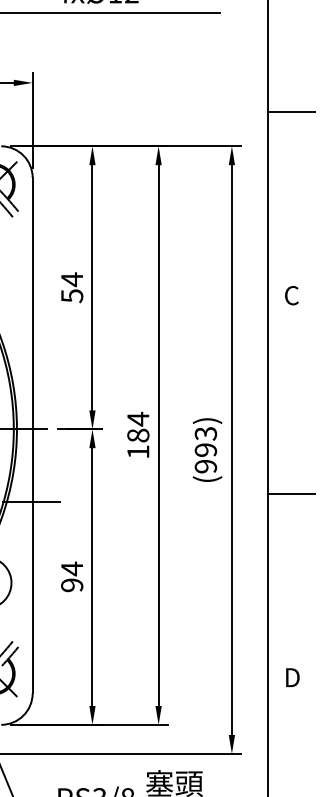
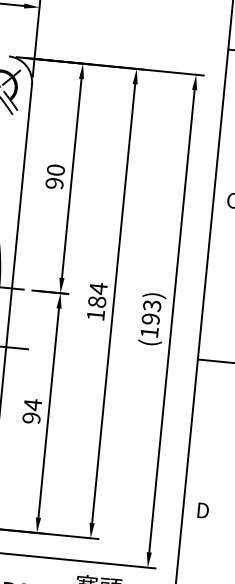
text: (72, 287) -> (55, 176), 54 -> 90
text: (205, 466) -> (149, 332), (993) -> (193)

